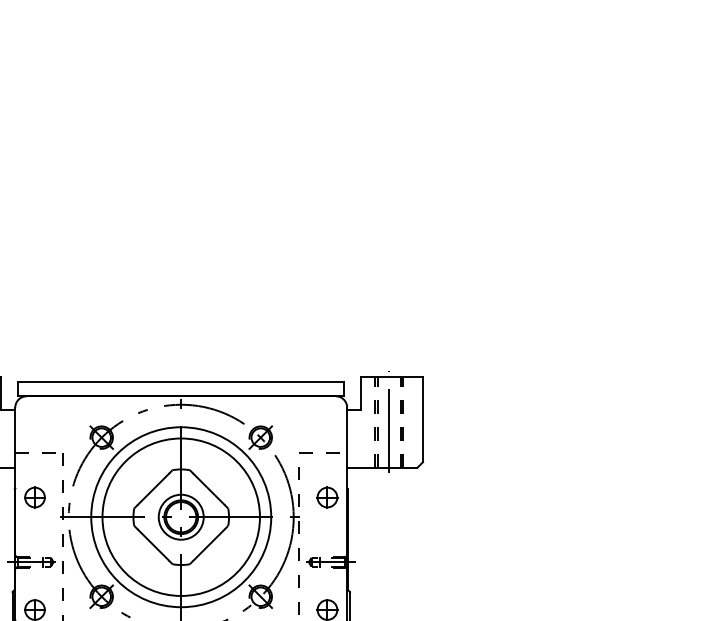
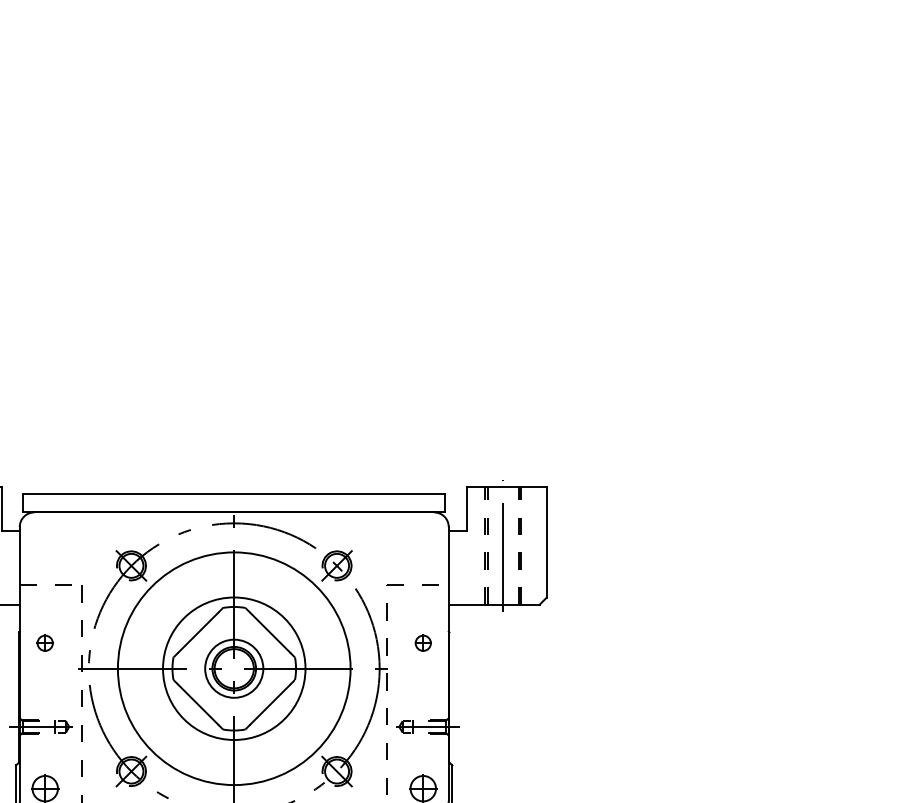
part: (34, 497) -> (44, 643), size x0.6
part: (327, 497) -> (423, 643), size x0.6
circle: (180, 516) -> (233, 667), size x0.7

